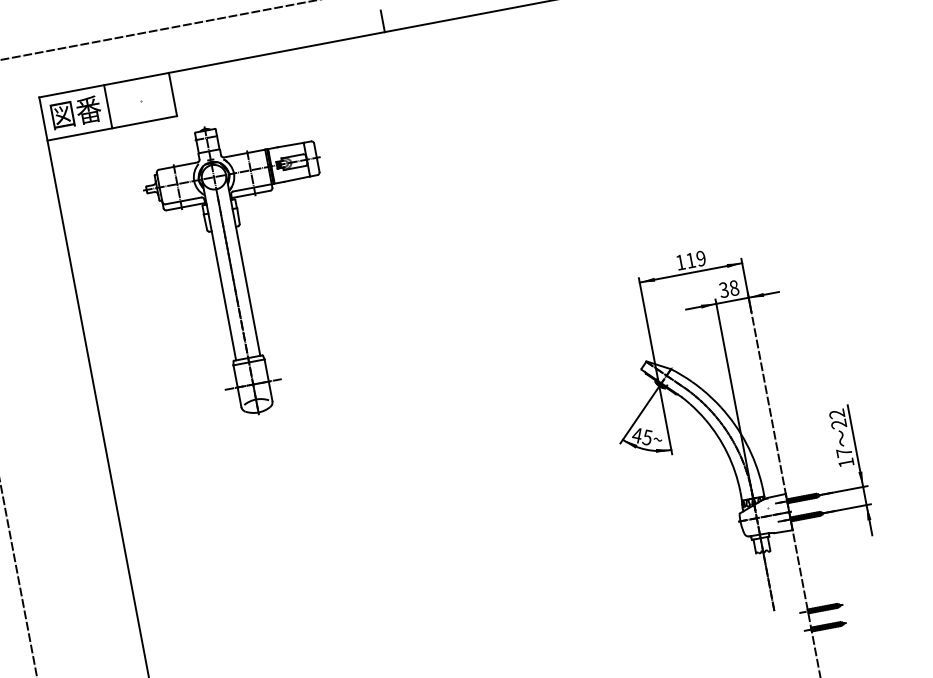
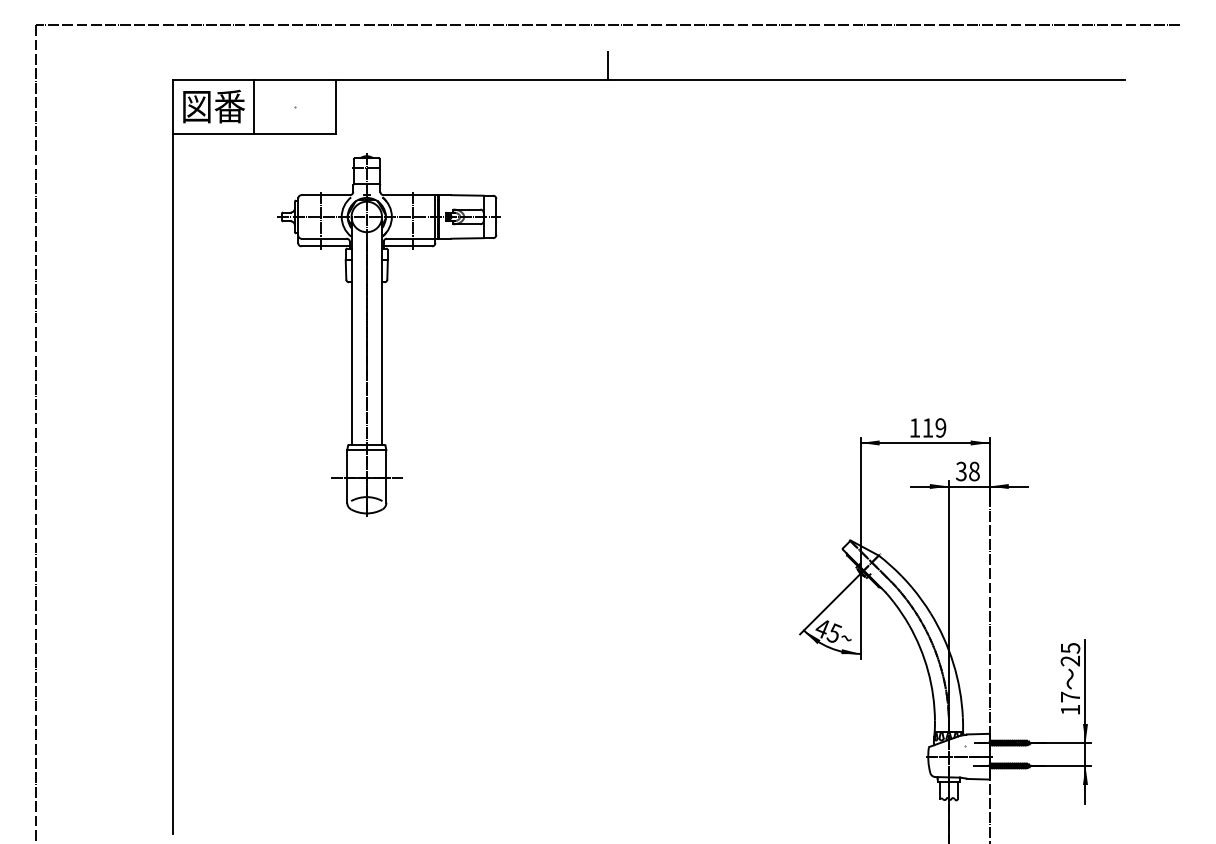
text: (837, 414) -> (1070, 648), 22 -> 25

